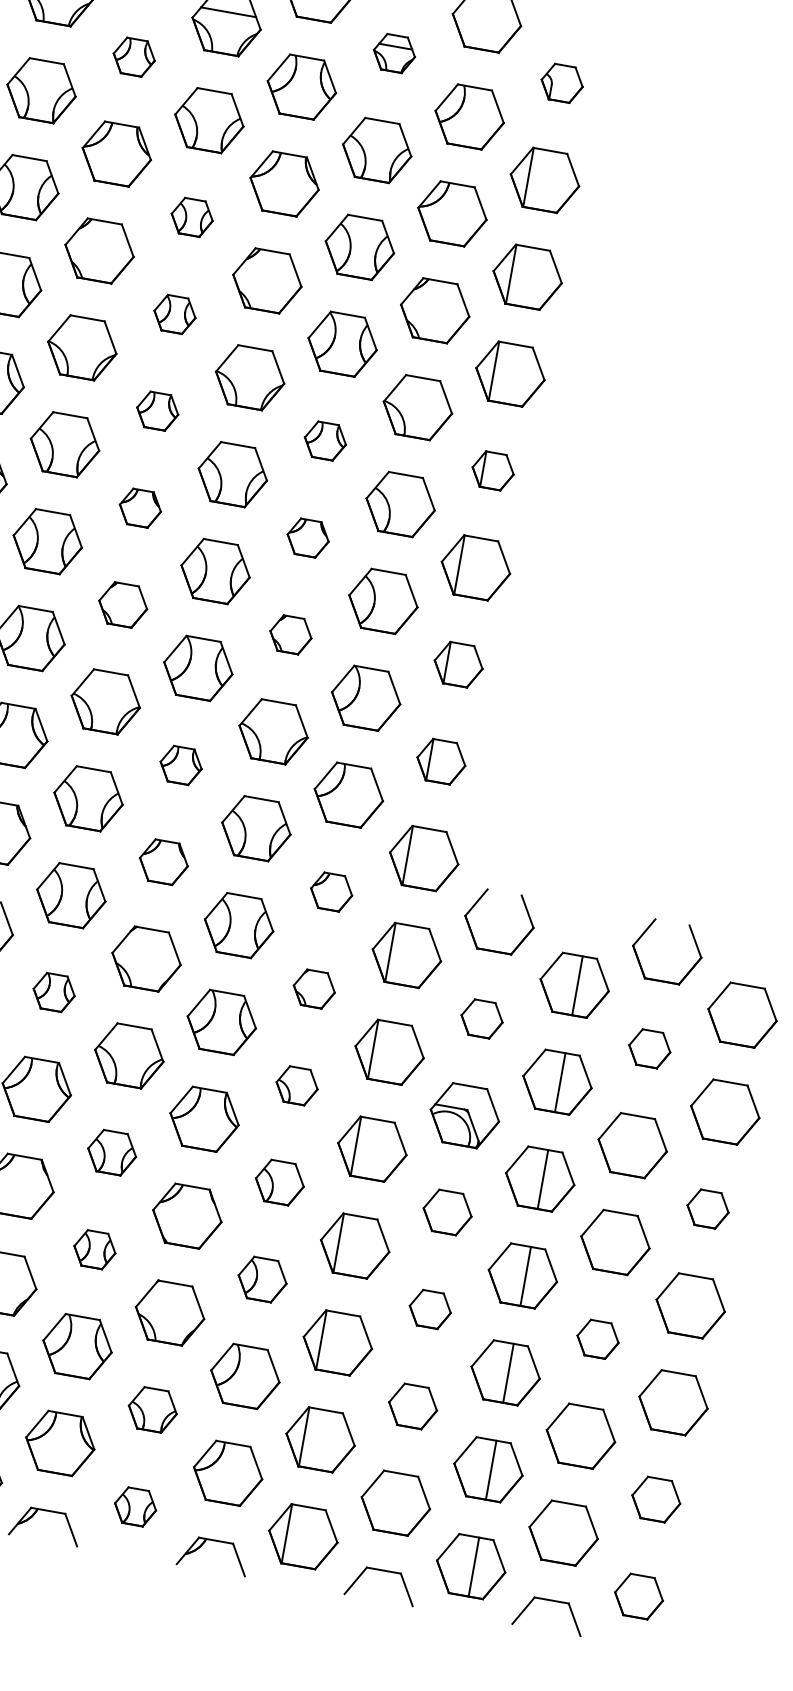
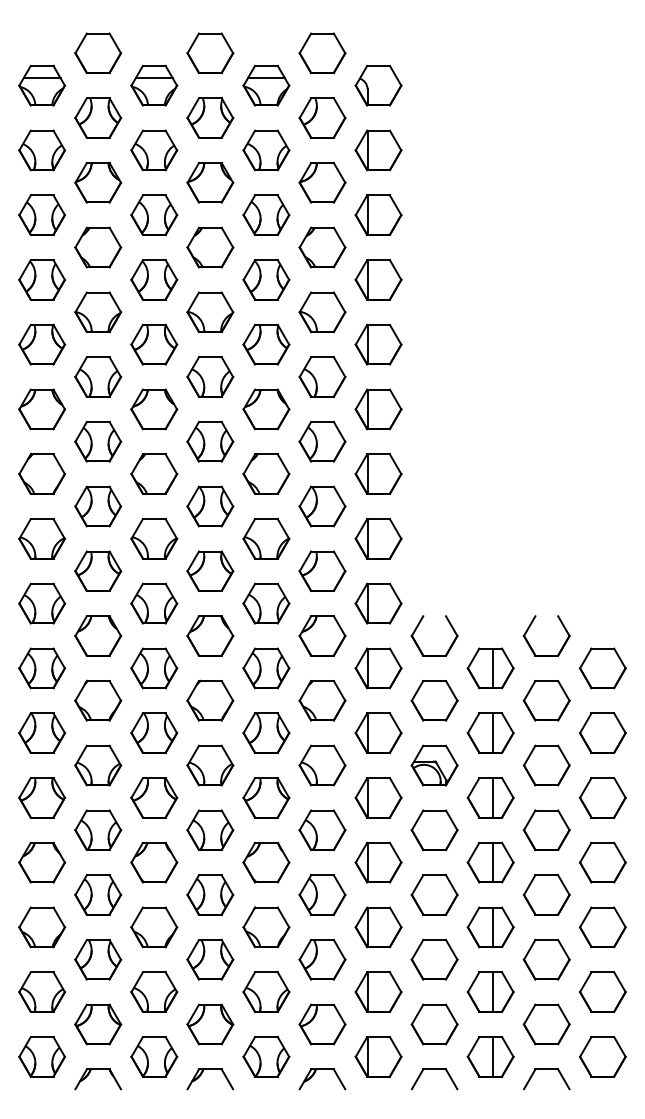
part: (394, 53) -> (266, 85), size x1.67
part: (134, 56) -> (98, 117), size x1.67
part: (562, 83) -> (378, 85), size x1.67
part: (192, 216) -> (154, 214), size x1.67
part: (175, 313) -> (154, 279), size x1.67
part: (157, 411) -> (154, 344), size x1.67
part: (325, 440) -> (266, 344), size x1.67
part: (493, 470) -> (378, 344), size x1.67
part: (140, 508) -> (154, 409), size x1.67
part: (308, 538) -> (266, 409), size x1.67
part: (123, 604) -> (154, 473), size x1.43
part: (291, 633) -> (266, 473), size x1.67
part: (458, 663) -> (378, 473), size x1.43
part: (441, 761) -> (378, 538), size x1.43
part: (181, 765) -> (210, 571), size x1.67
part: (164, 861) -> (210, 635), size x1.43
part: (331, 891) -> (322, 635), size x1.67
part: (314, 988) -> (322, 700), size x1.67
part: (54, 991) -> (154, 732), size x1.67
part: (482, 1018) -> (434, 700), size x1.67
part: (649, 1048) -> (546, 700), size x1.67
part: (297, 1085) -> (322, 765), size x1.67
part: (112, 1151) -> (210, 829), size x1.43
part: (280, 1181) -> (322, 829), size x1.43
part: (707, 1208) -> (602, 797), size x1.67
part: (447, 1211) -> (434, 829), size x1.43
part: (95, 1249) -> (210, 894), size x1.67
part: (262, 1278) -> (322, 894), size x1.43
part: (430, 1308) -> (434, 894), size x1.67
part: (597, 1338) -> (546, 894), size x1.67
part: (413, 1405) -> (434, 959), size x1.43
part: (153, 1409) -> (266, 991), size x1.43
part: (655, 1498) -> (602, 991), size x1.43
part: (135, 1506) -> (266, 1056), size x1.67
part: (638, 1595) -> (602, 1056), size x1.43

